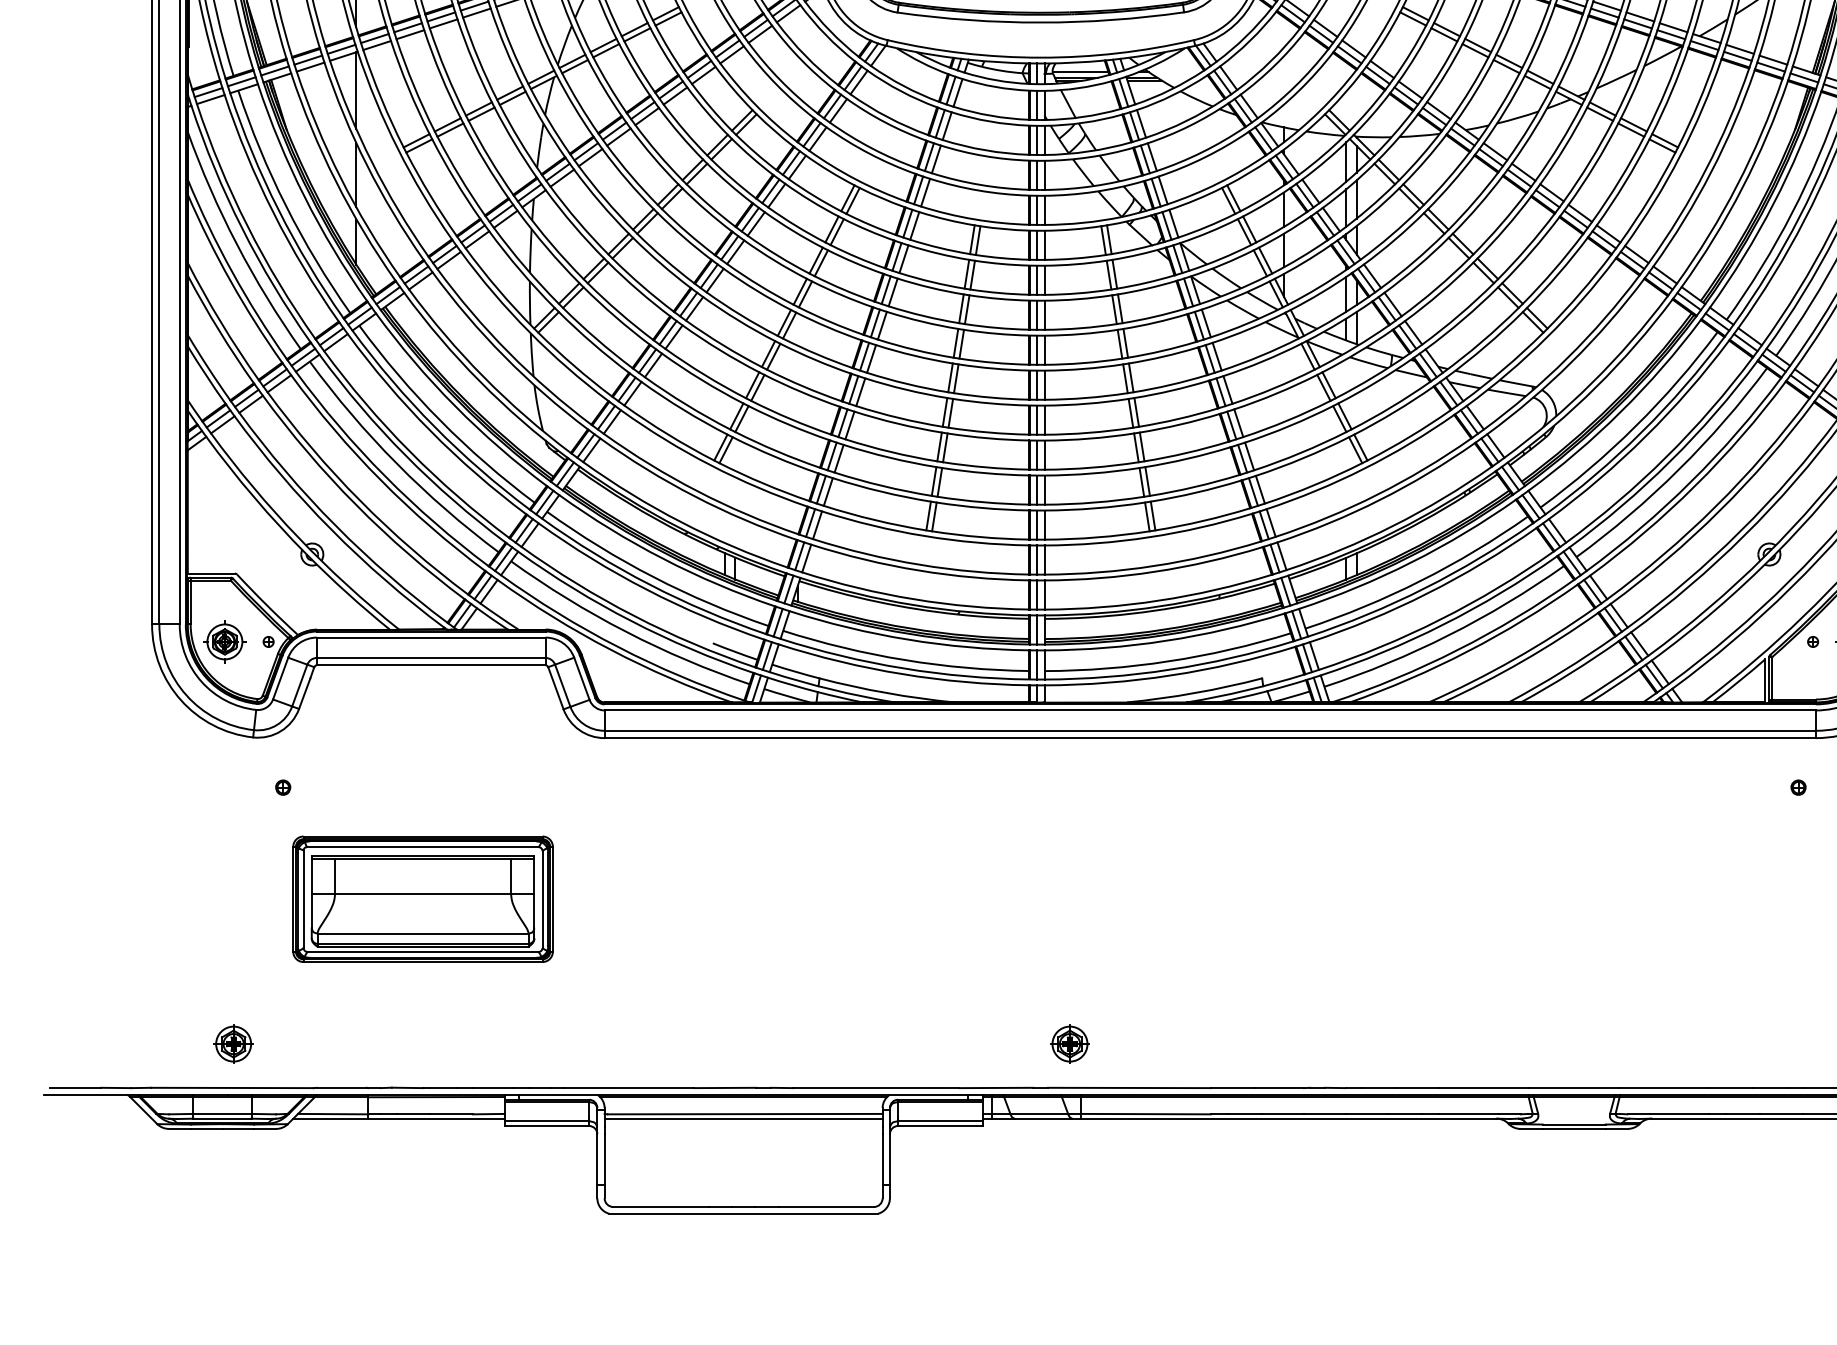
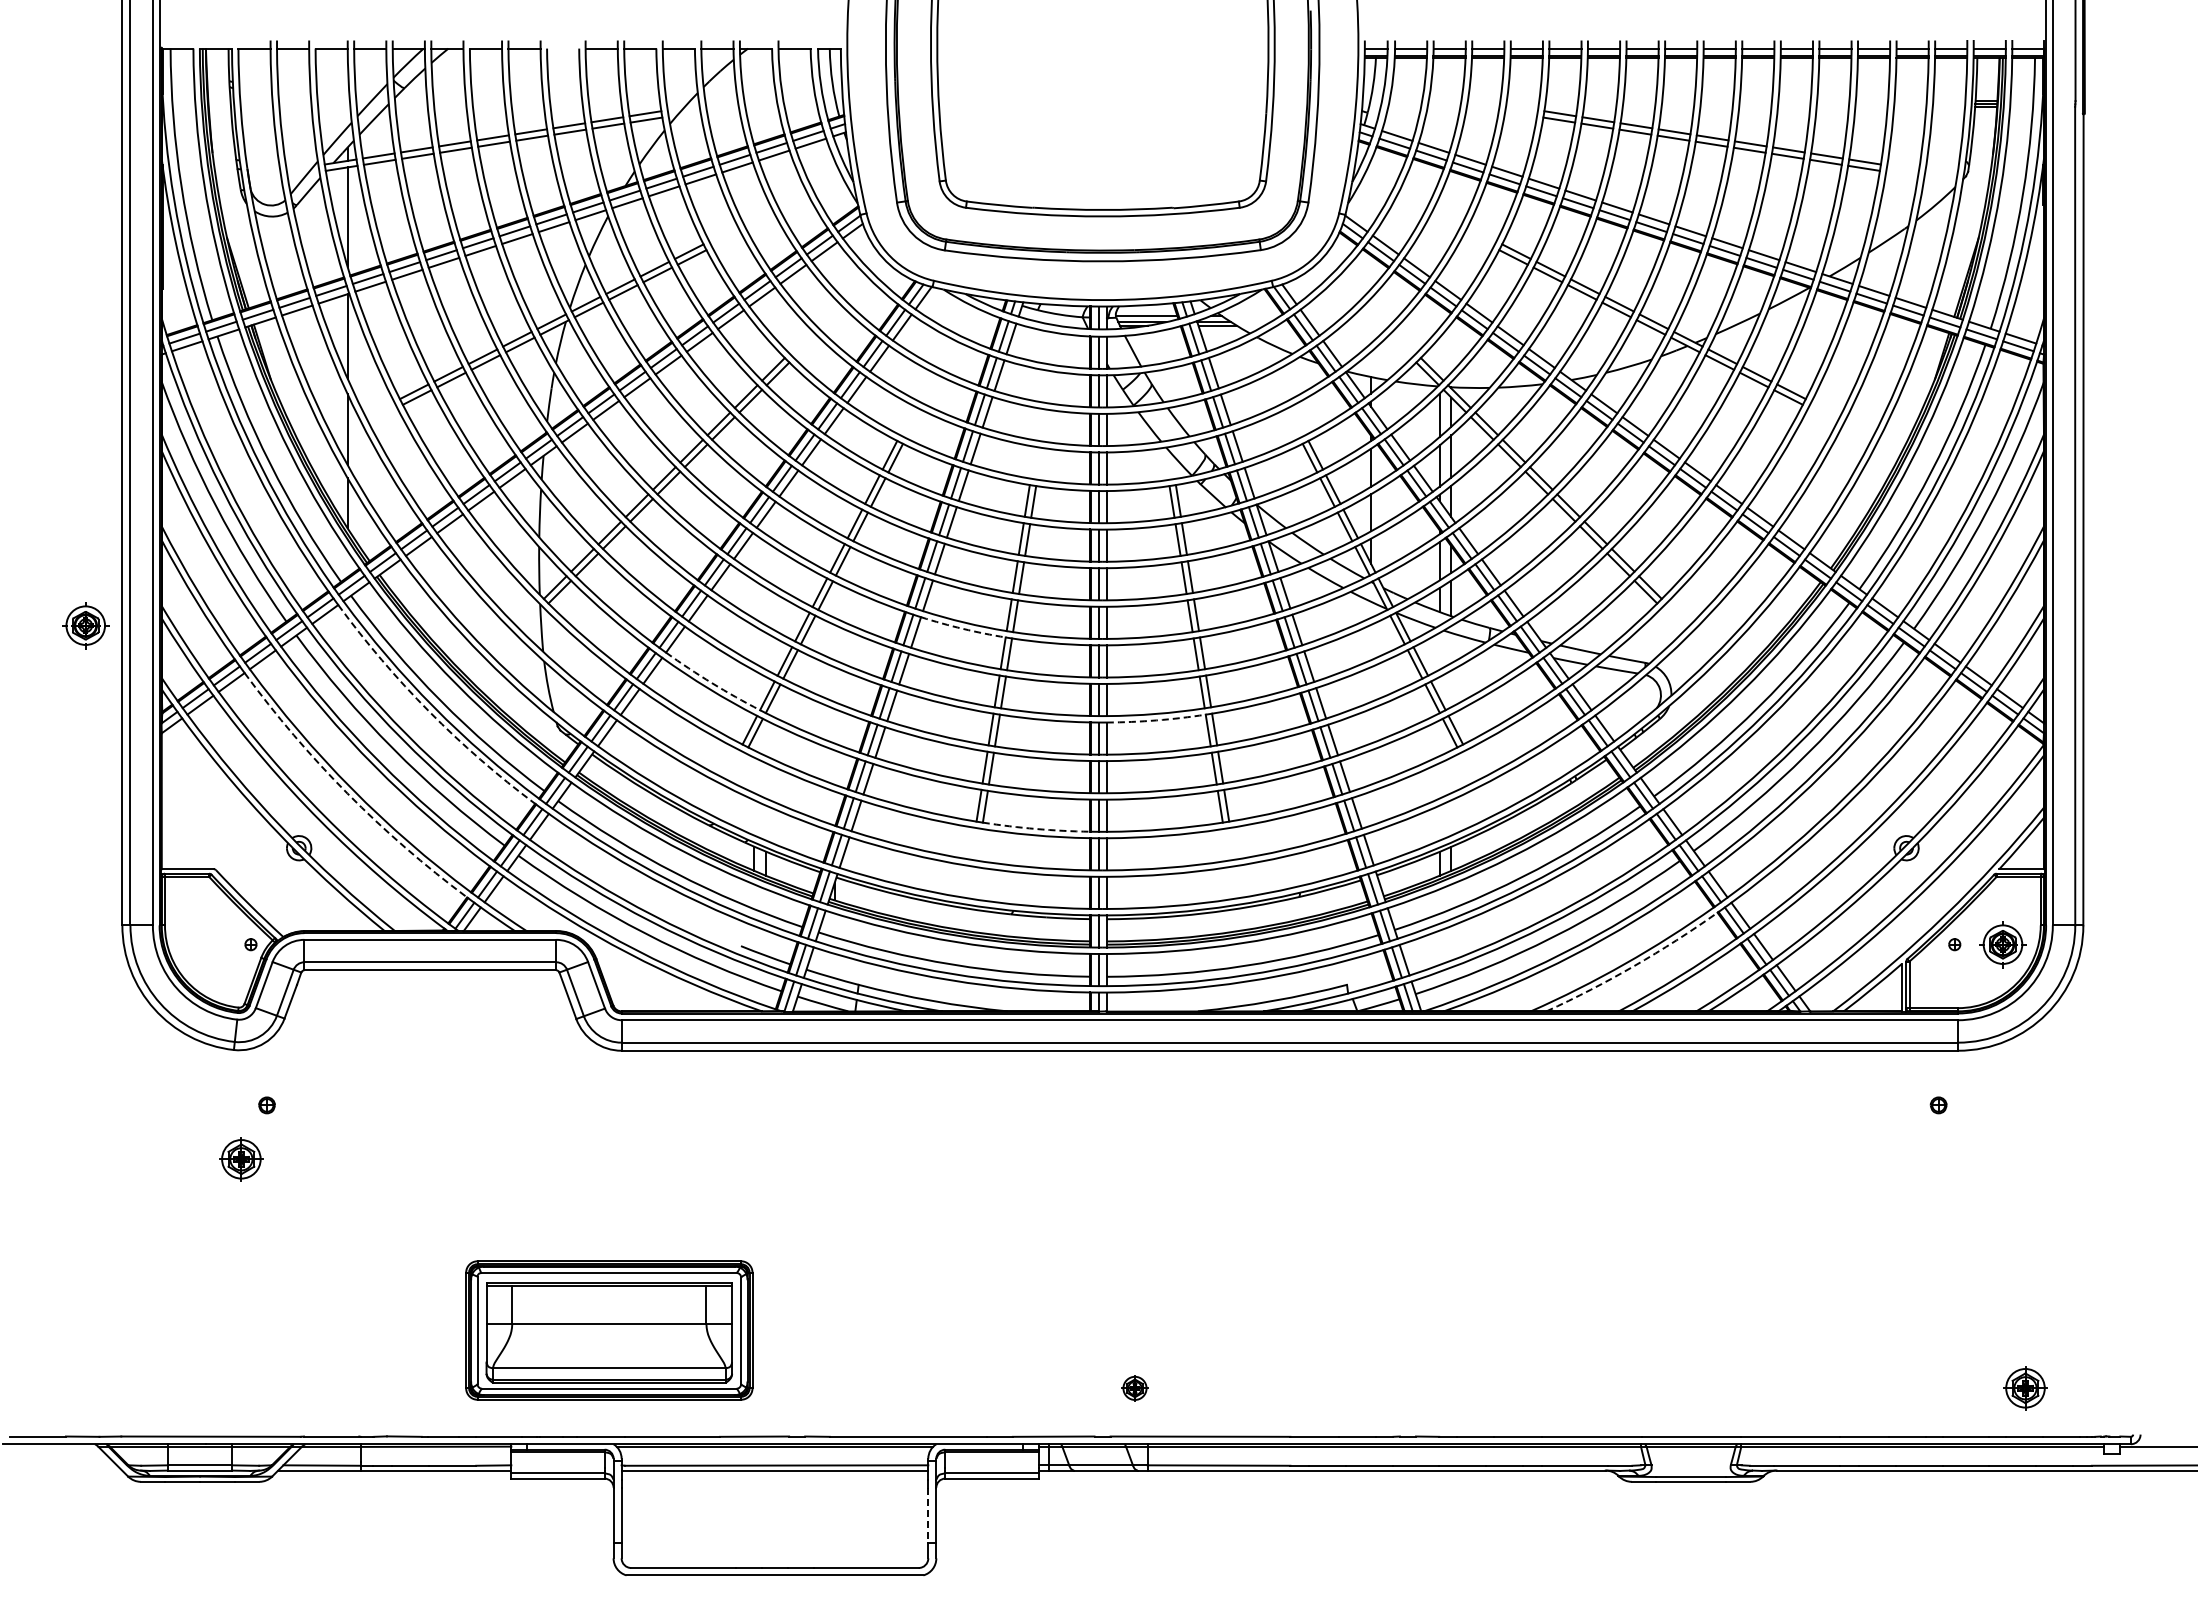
arc: (914, 355) -> (963, 628), solid -> dashed
arc: (687, 405) -> (712, 683), solid -> dashed
arc: (430, 430) -> (429, 711), solid -> dashed
arc: (1089, 438) -> (1156, 720), solid -> dashed
arc: (356, 504) -> (347, 793), solid -> dashed
arc: (980, 537) -> (1036, 829), solid -> dashed
part: (224, 641) -> (85, 625), moved
arc: (1522, 661) -> (1634, 966), solid -> dashed
part: (423, 899) -> (609, 1330), moved
part: (233, 1044) -> (241, 1159), moved
part: (1069, 1044) -> (1134, 1388), size x0.6
line: (882, 1159) -> (928, 1515), solid -> dashed

